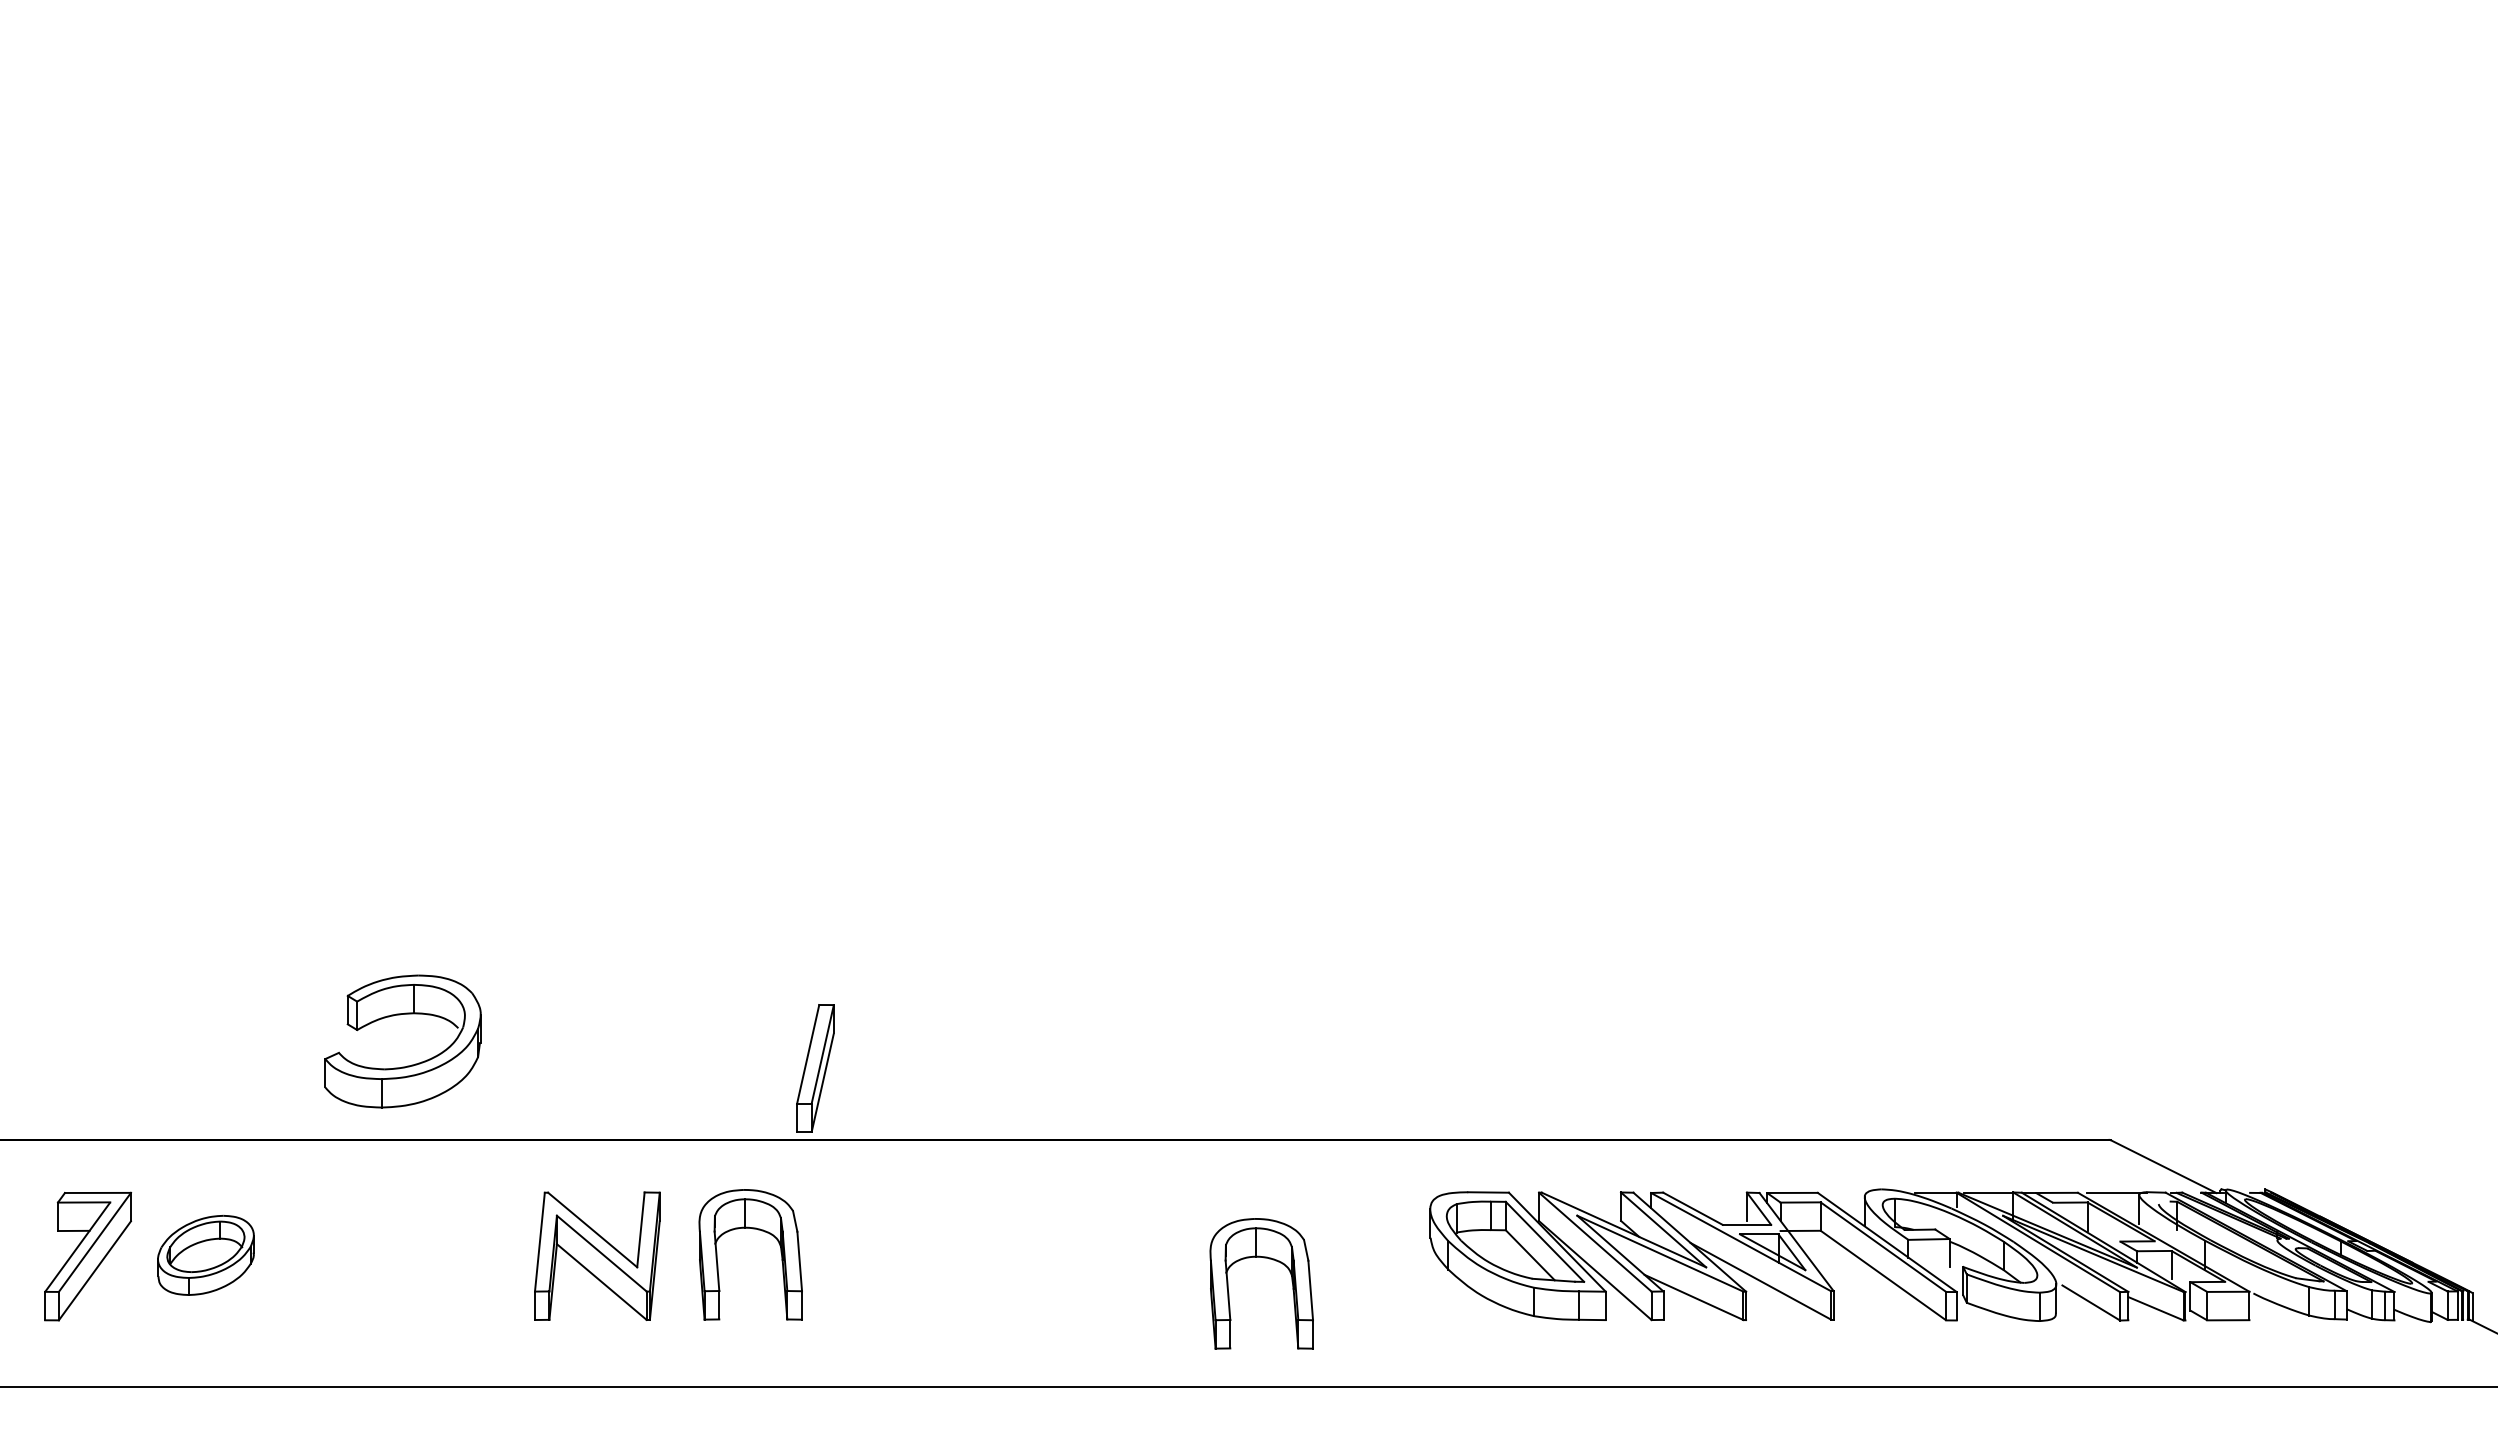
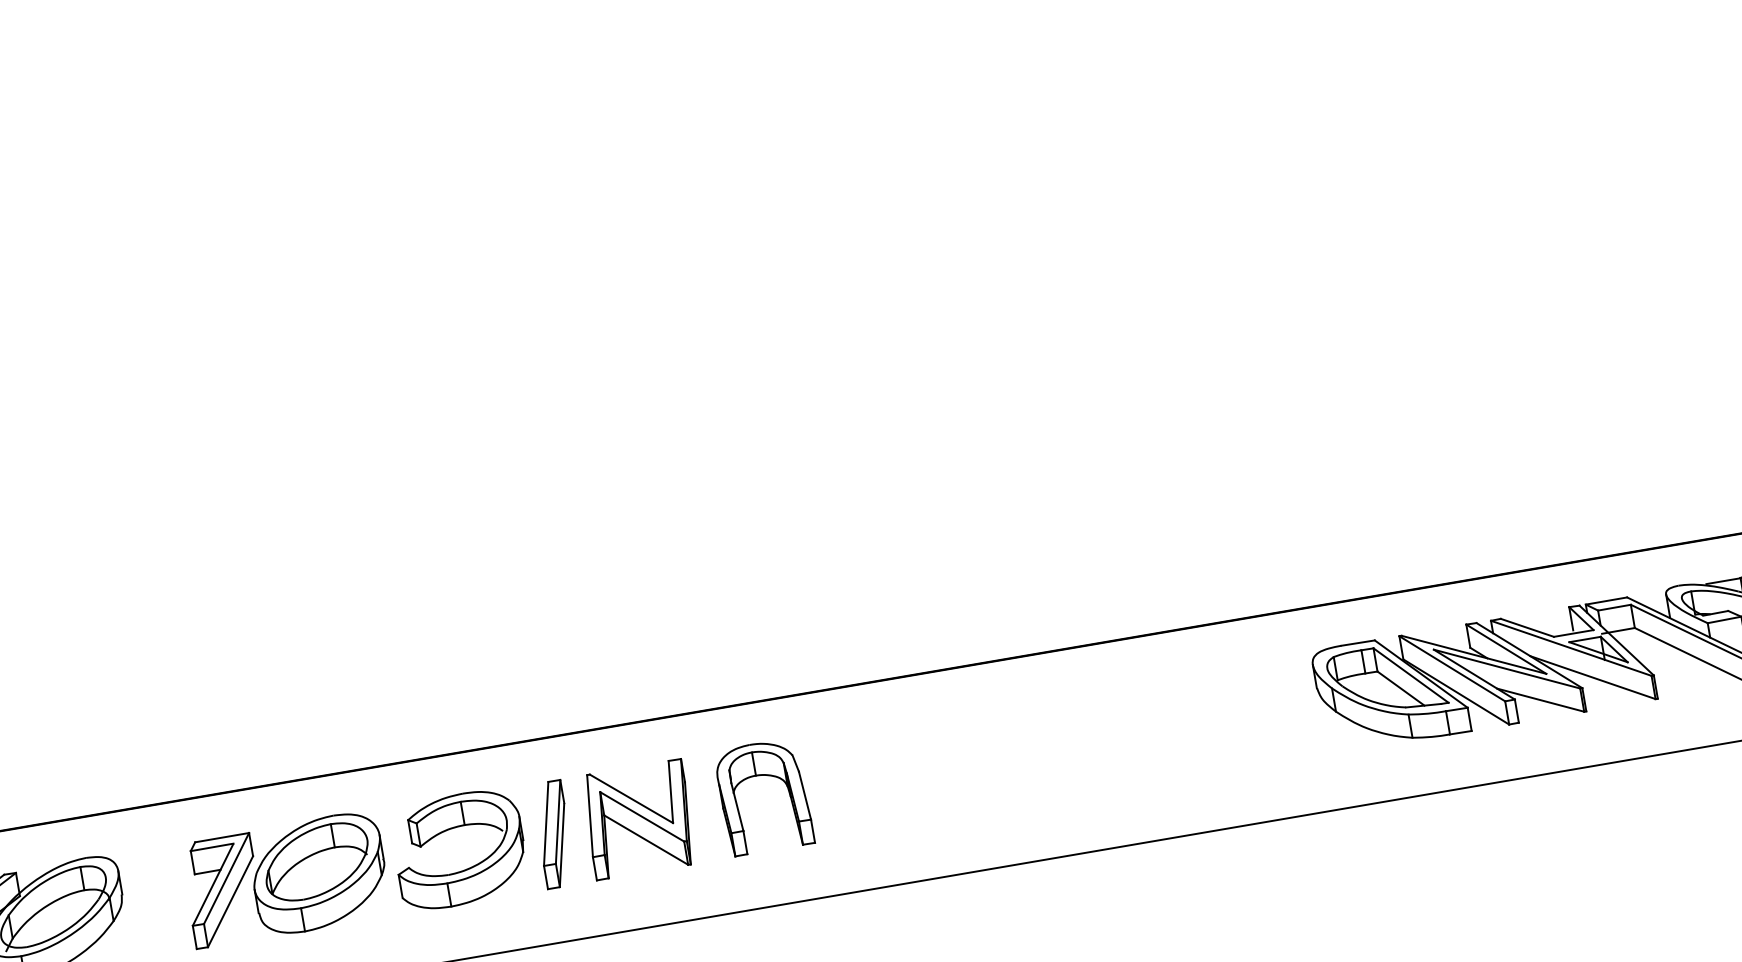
part: (407, 1065) -> (466, 868), moved
part: (815, 1068) -> (554, 834), moved
part: (205, 1255) -> (318, 873), size x1.67
part: (1263, 1258) -> (1183, 728), removed

